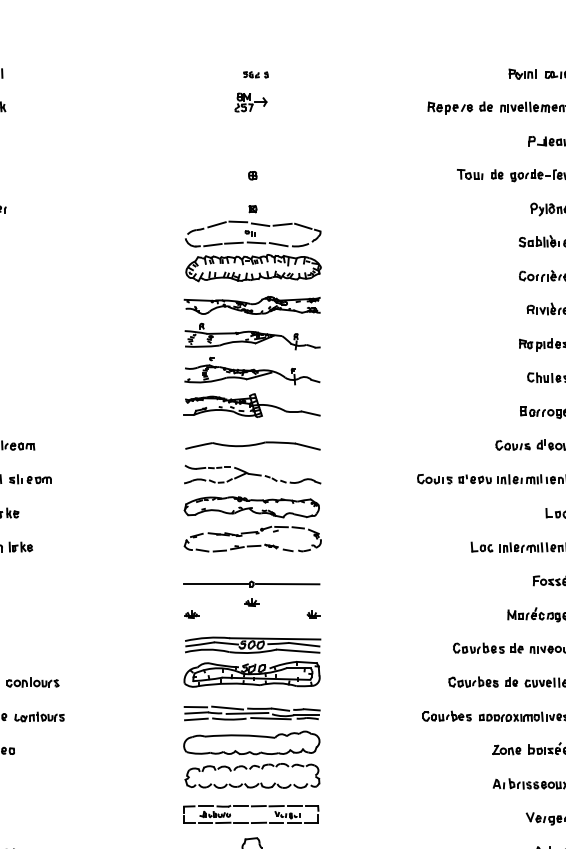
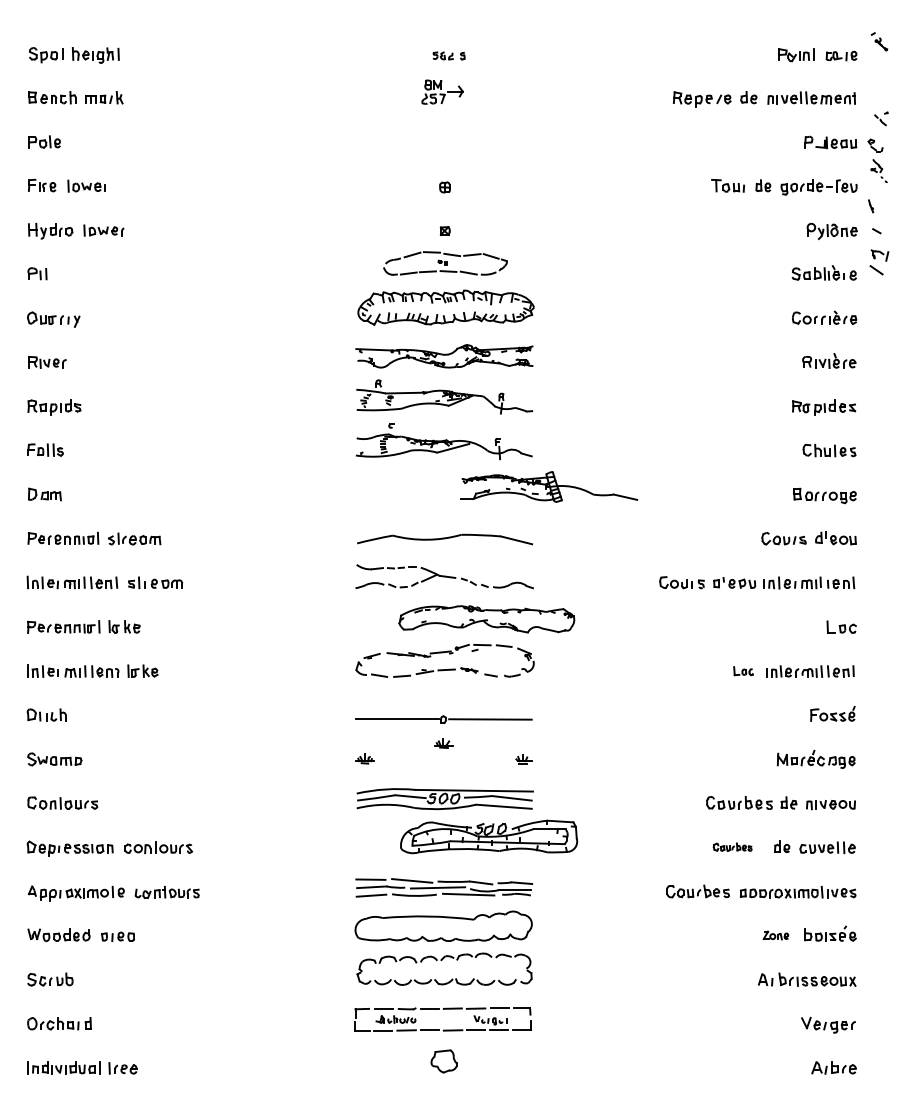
part: (253, 234) -> (445, 263), size x0.7
part: (252, 405) -> (549, 486), moved
part: (251, 507) -> (486, 619), moved
part: (481, 546) -> (743, 670), size x0.7
part: (252, 674) -> (489, 836), moved
part: (473, 682) -> (732, 847), size x0.6
part: (506, 750) -> (775, 935), size x0.7

